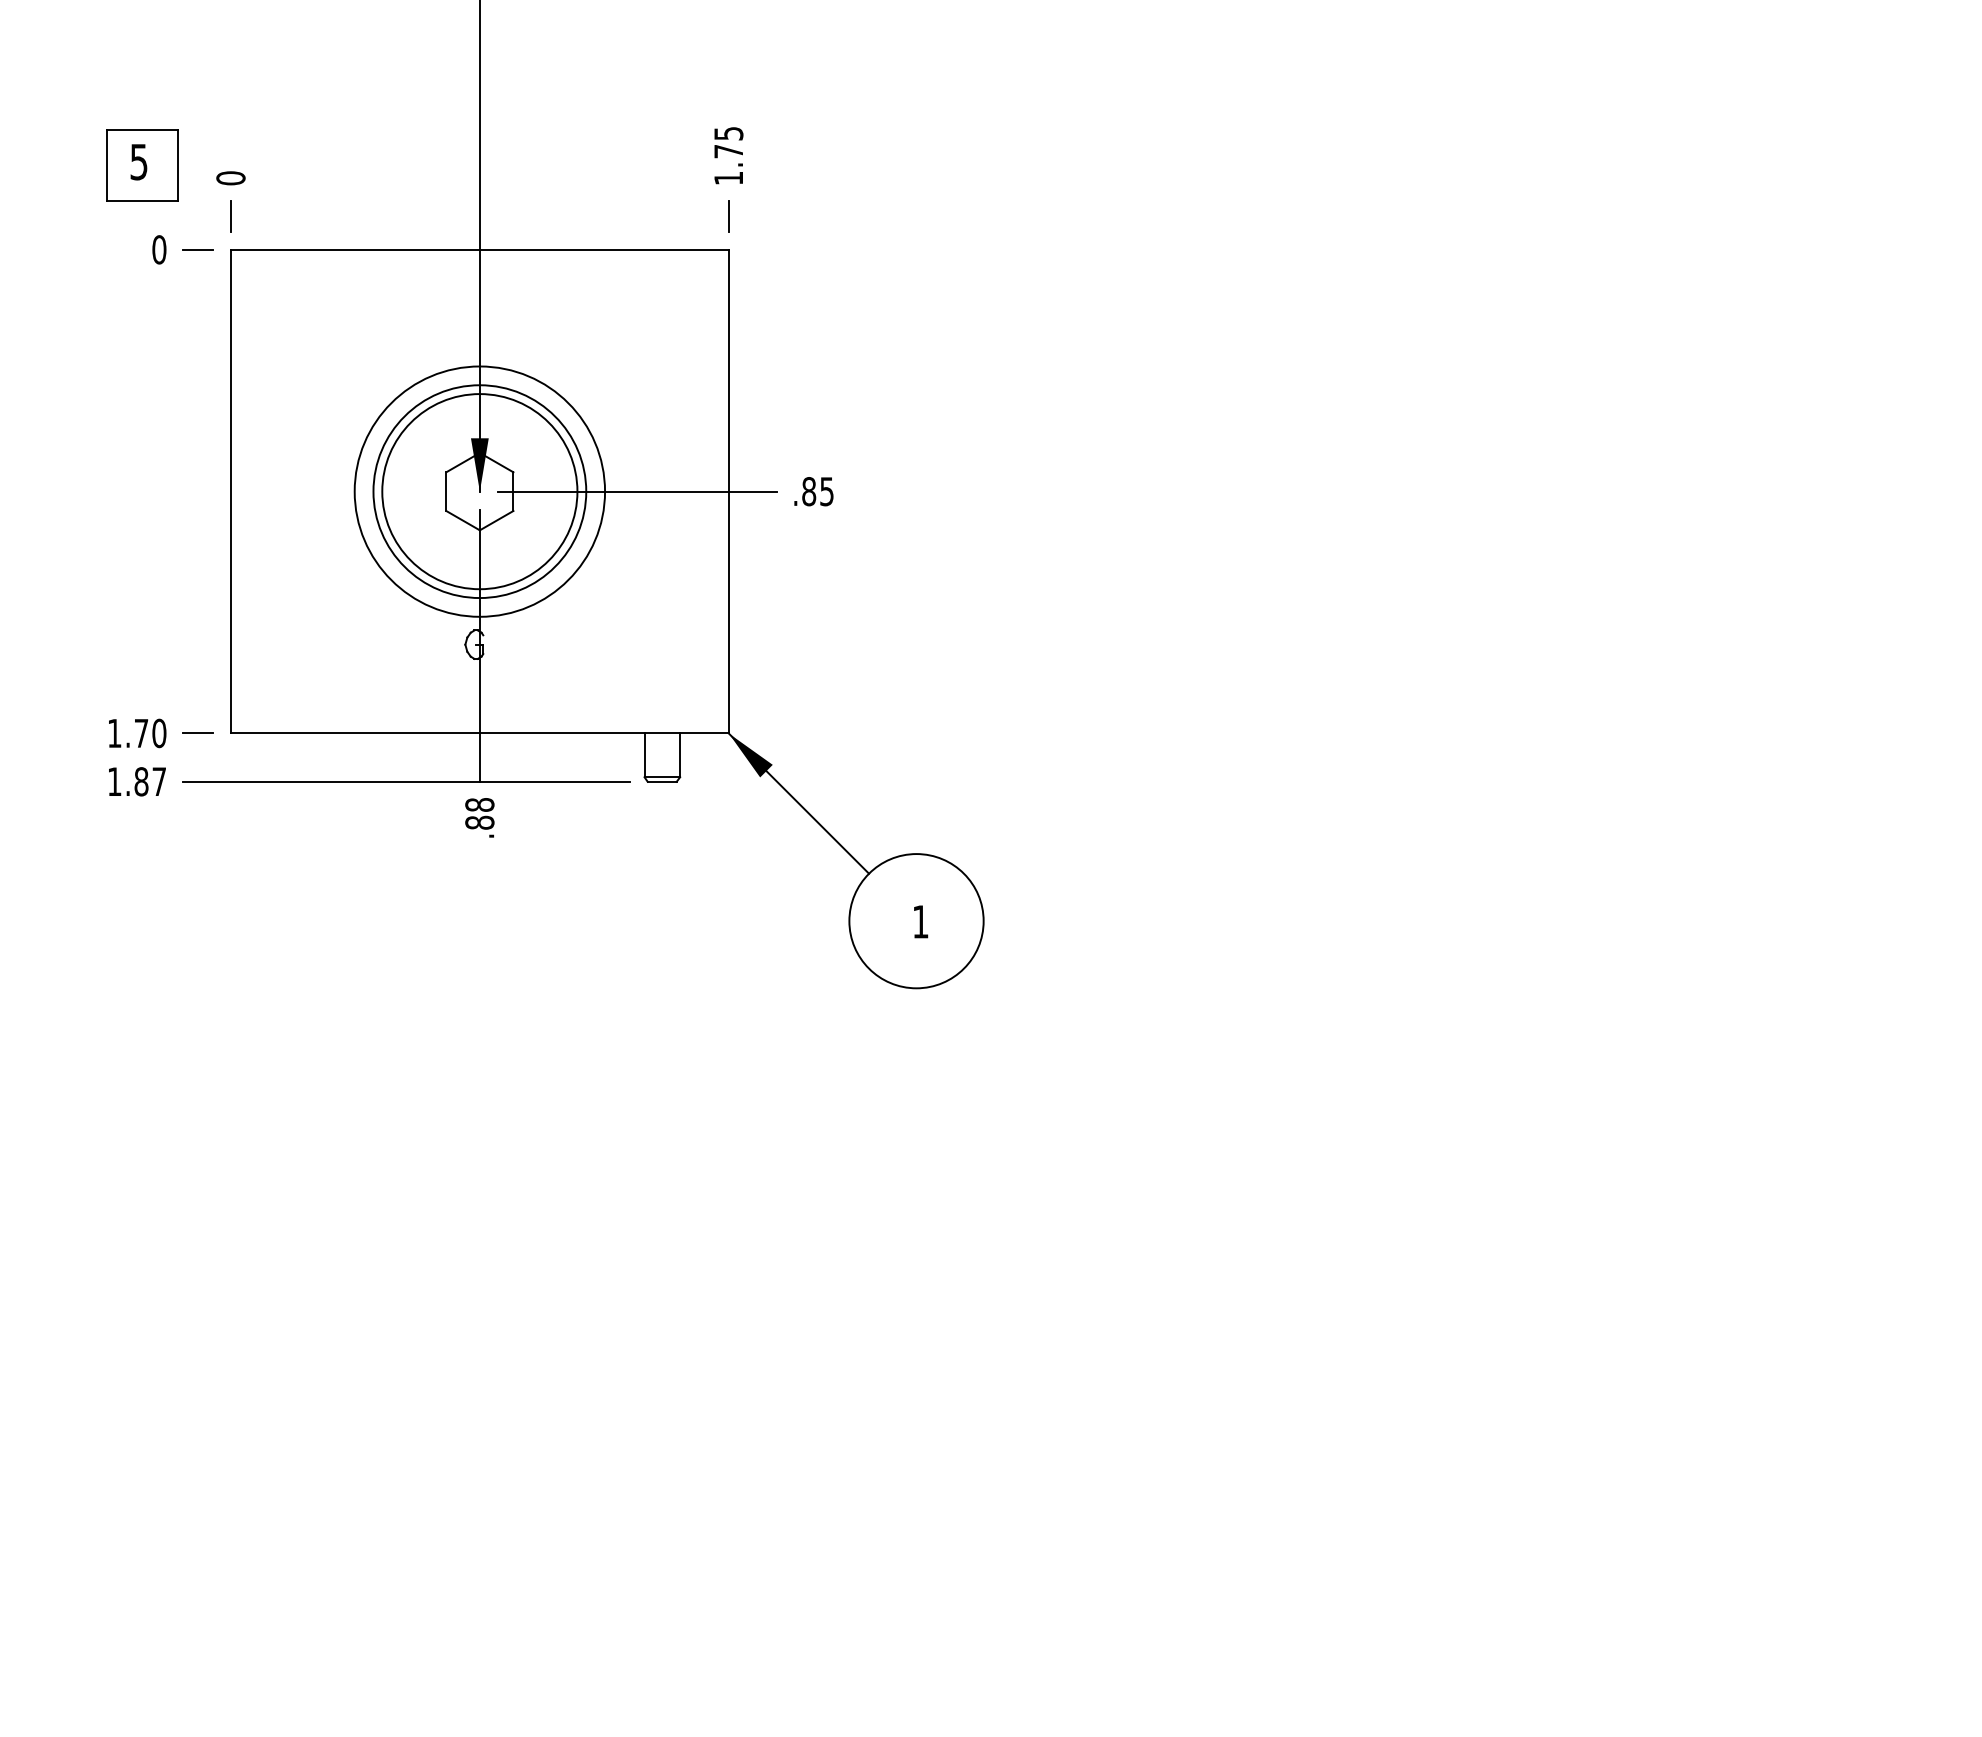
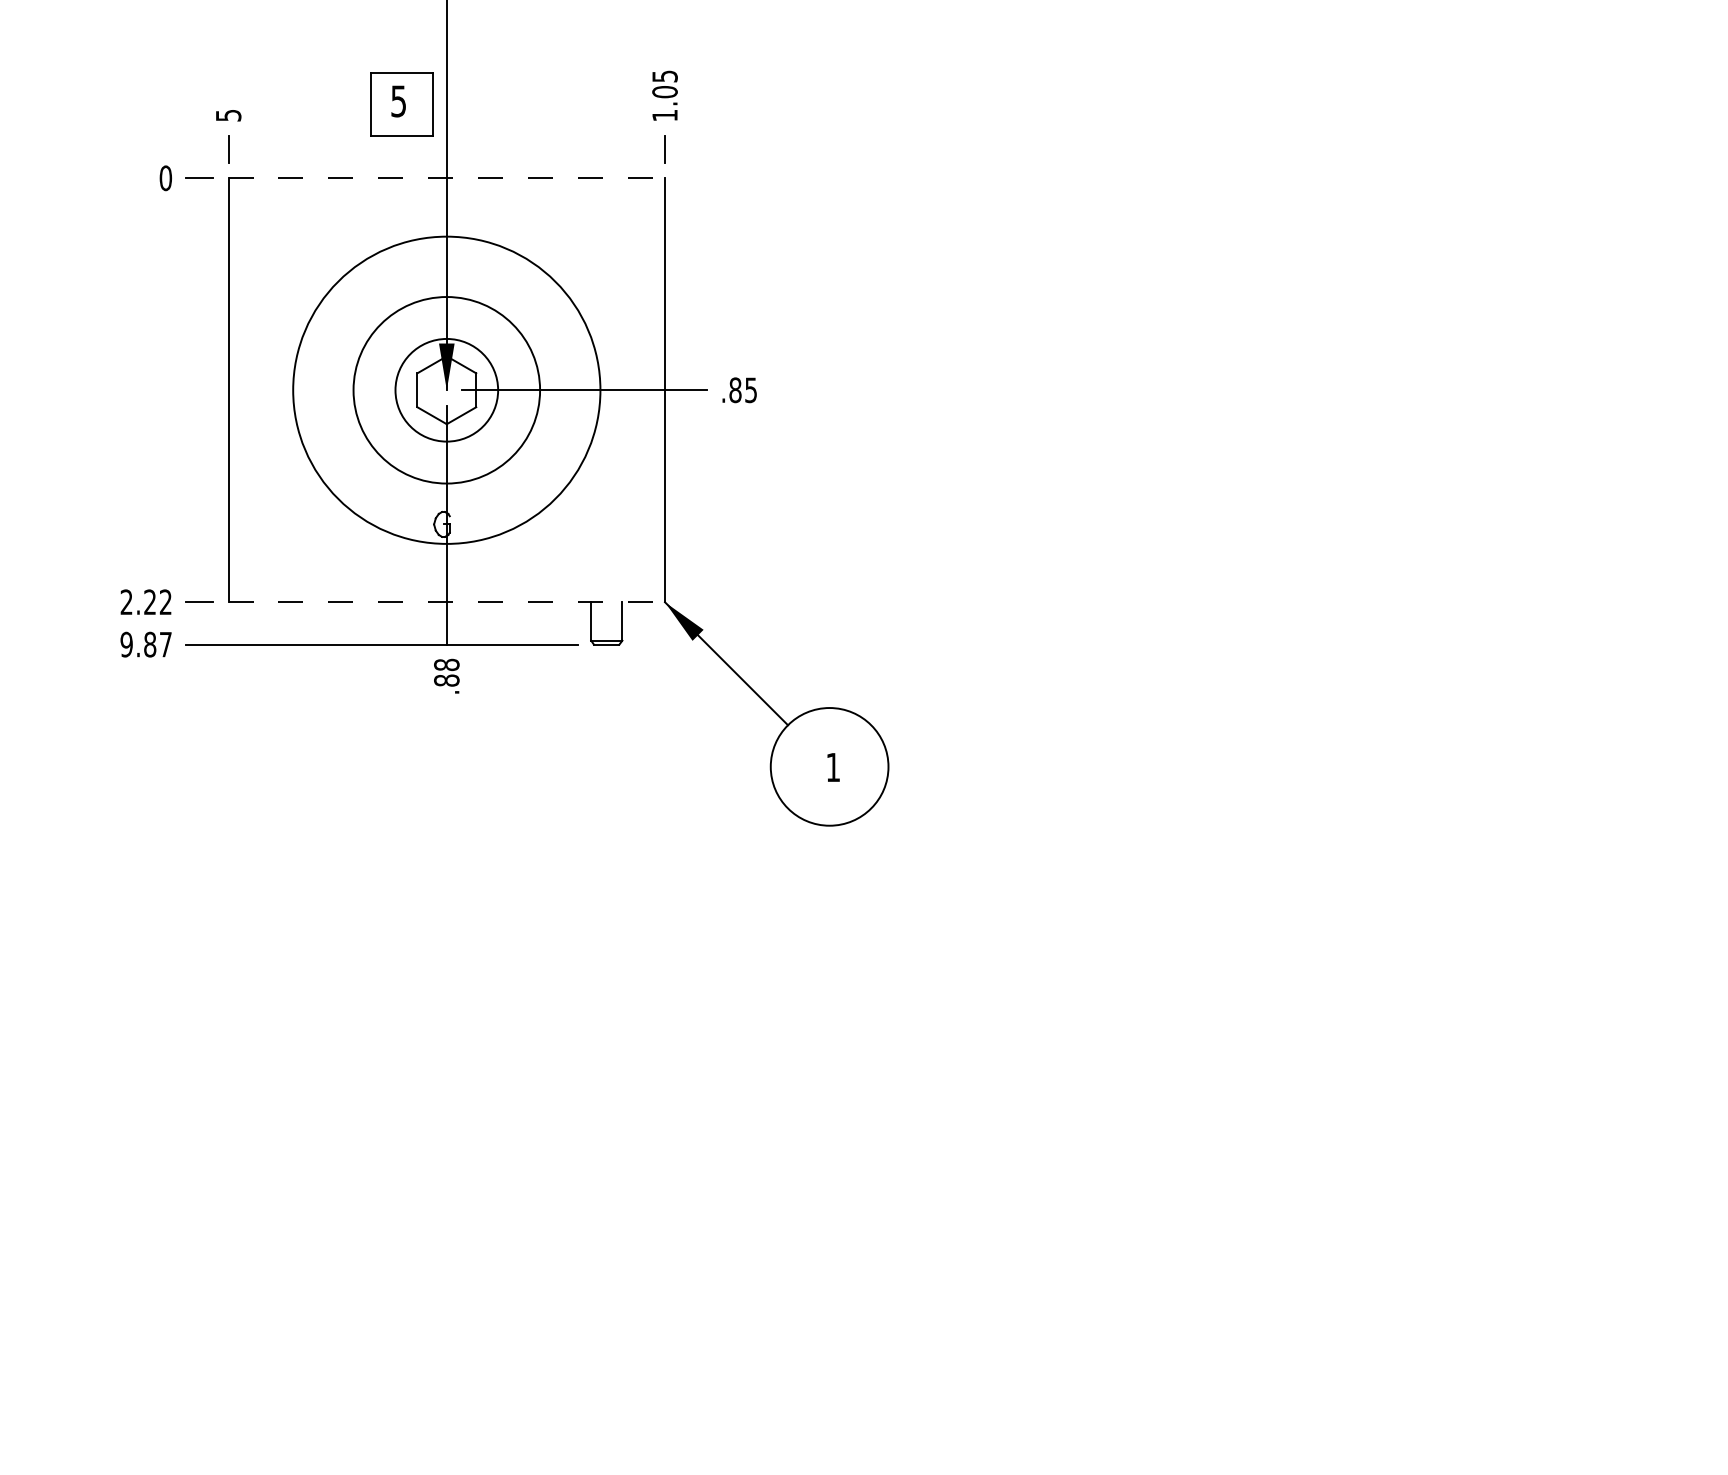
text: (728, 151) -> (664, 92), 1.75 -> 1.05
part: (142, 165) -> (401, 104), moved
text: (230, 178) -> (228, 115), 0 -> 5
line: (479, 249) -> (446, 177), solid -> dashed
circle: (479, 491) -> (446, 390), size x0.6
circle: (479, 491) -> (446, 390), size x1.4
text: (137, 733) -> (146, 602), 1.70 -> 2.22
line: (479, 733) -> (446, 602), solid -> dashed
text: (114, 781) -> (126, 644), 1.87 -> 9.87

